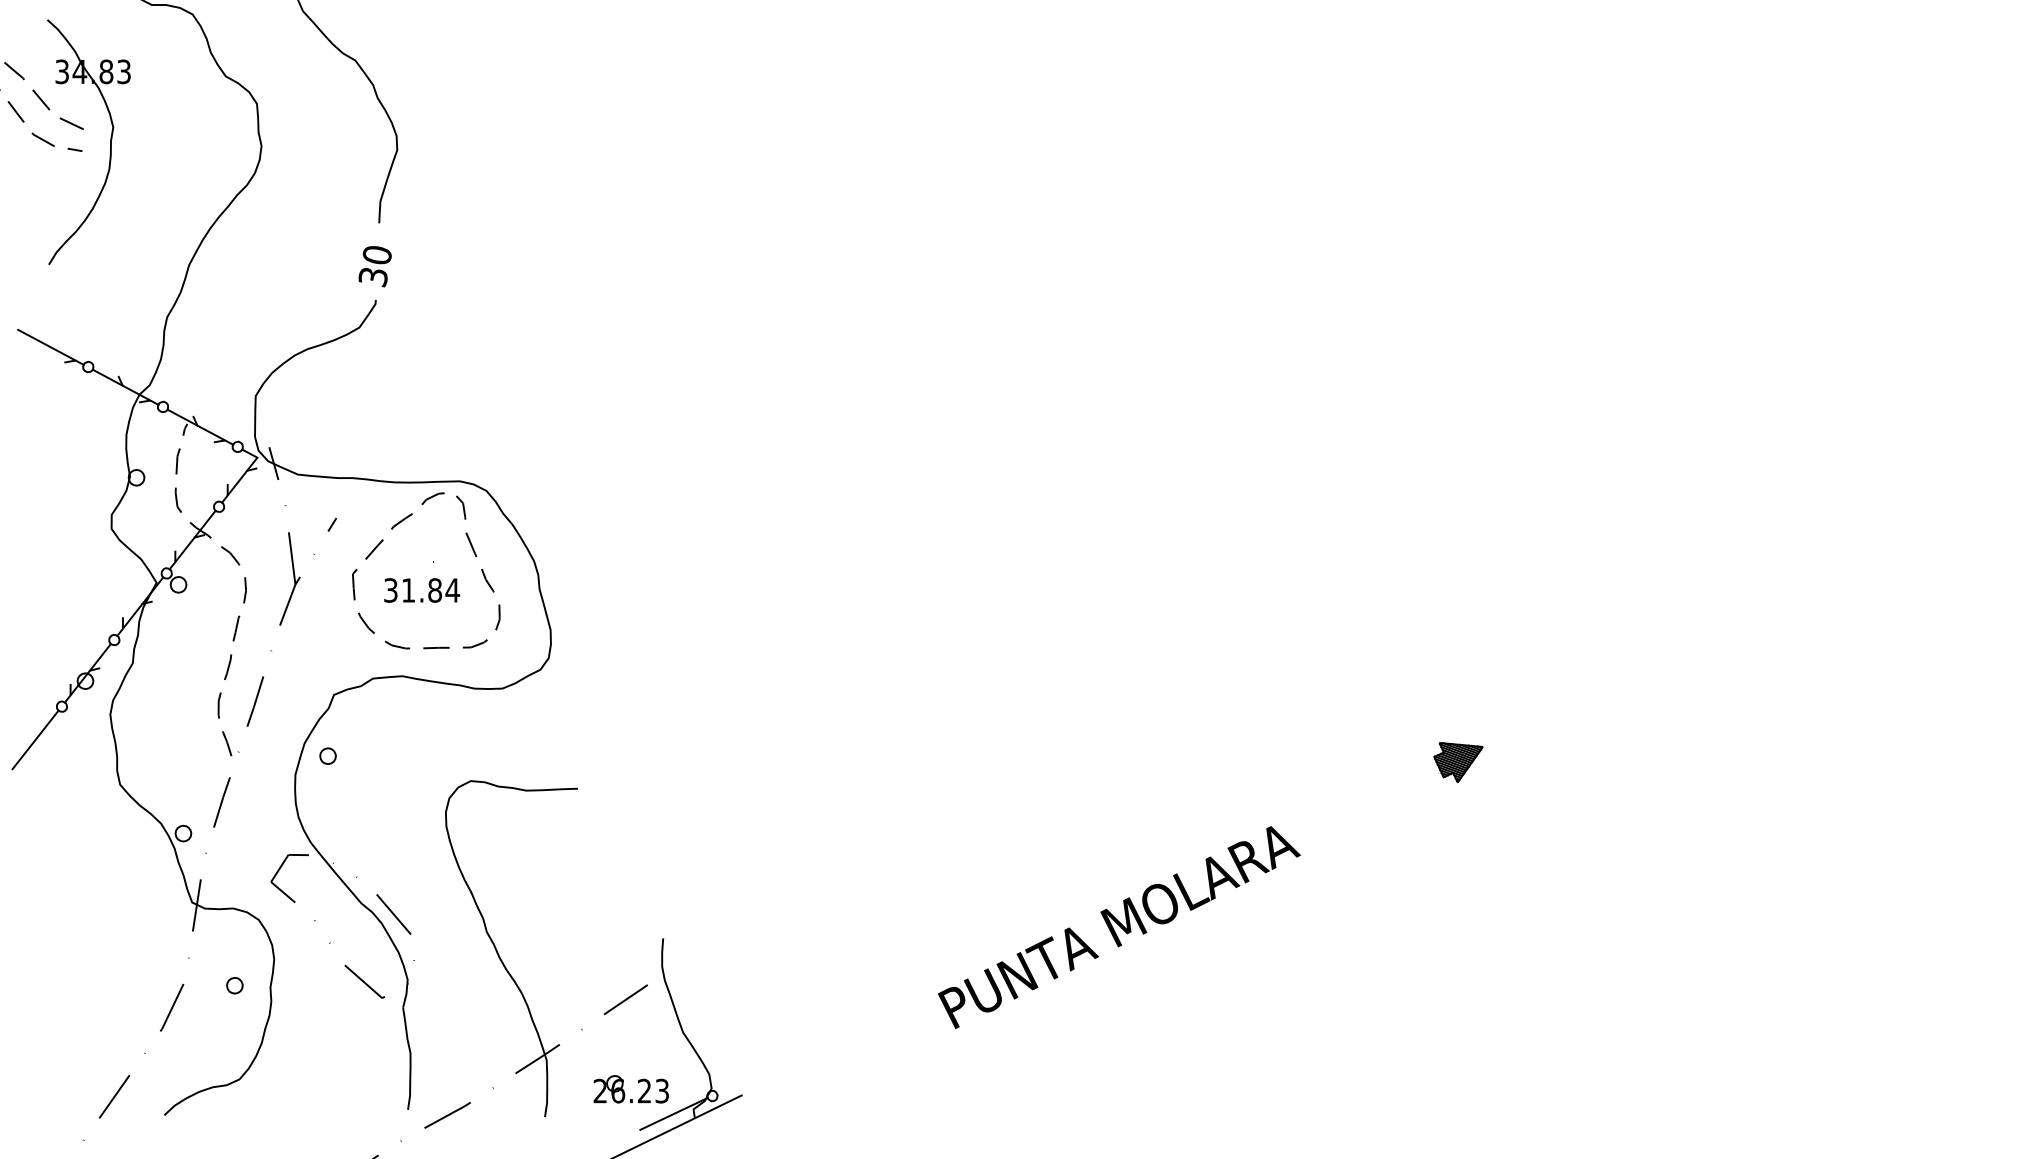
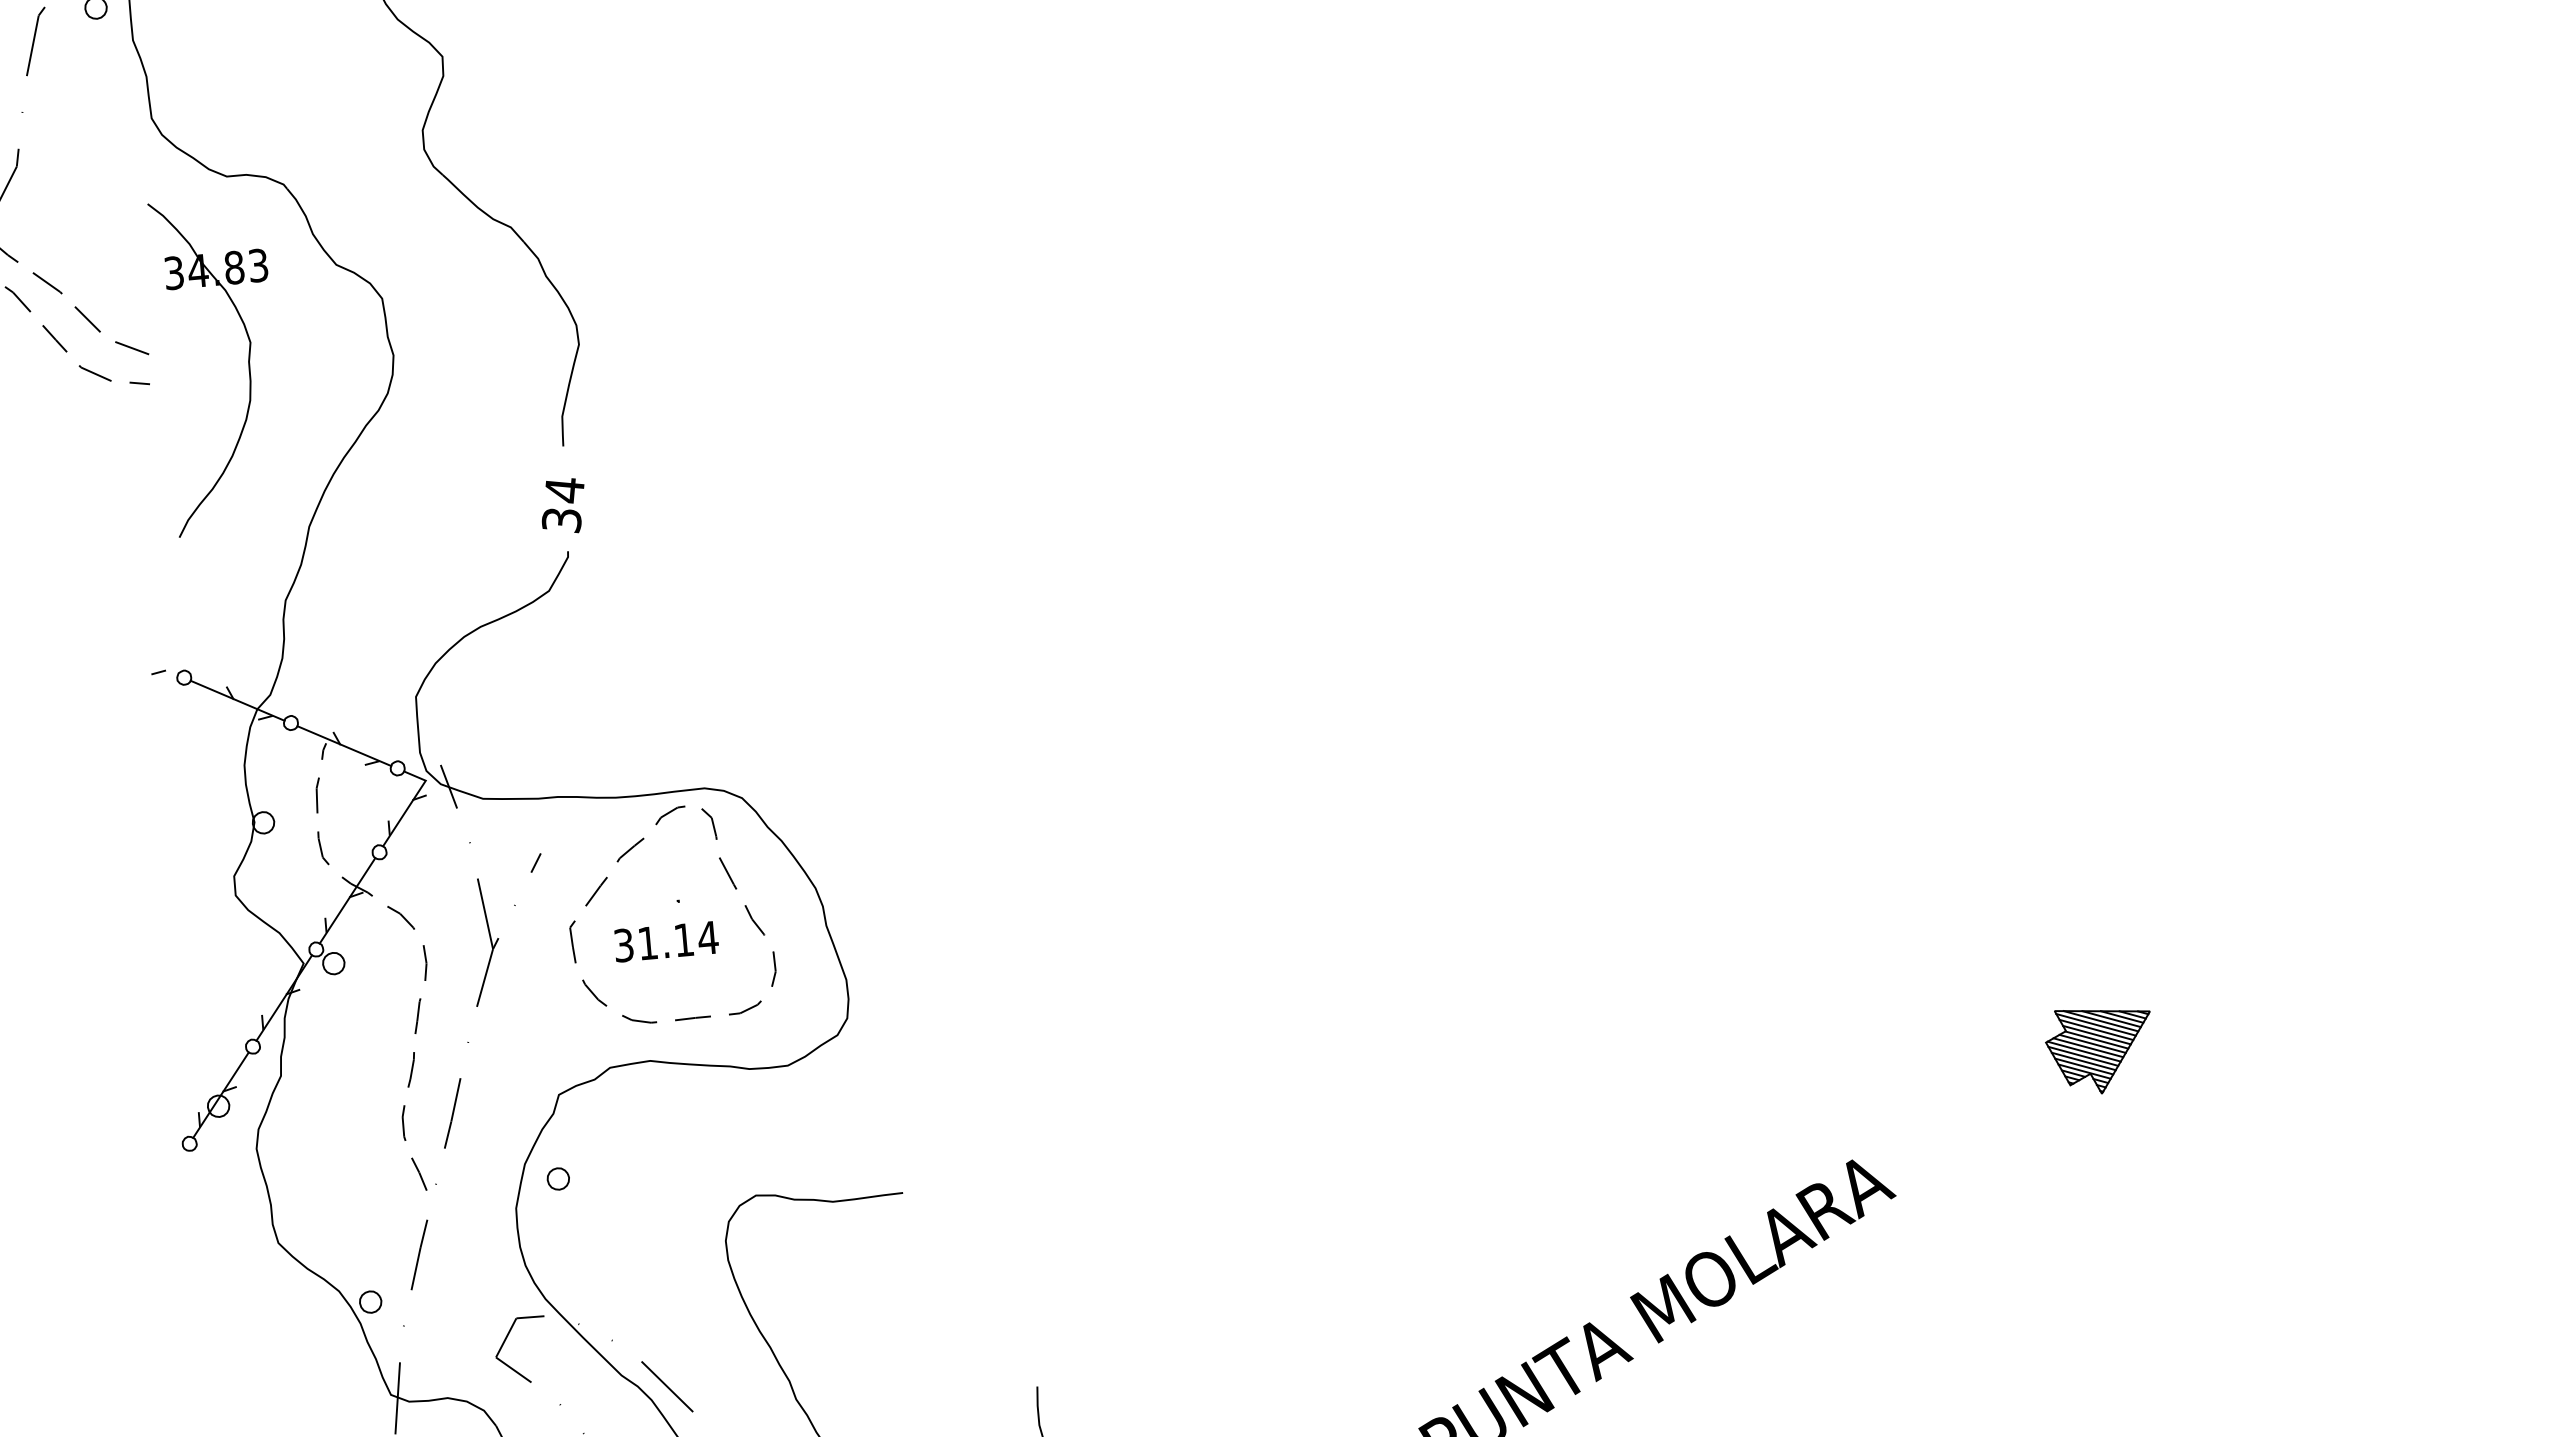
part: (110, 141) -> (248, 362), moved
text: (376, 255) -> (563, 490), 30 -> 34
line: (50, 346) -> (130, 654), removed
text: (435, 590) -> (684, 940), 31.84 -> 31.14
line: (35, 739) -> (157, 1191), removed
part: (1458, 762) -> (2099, 1050), size x1.6

